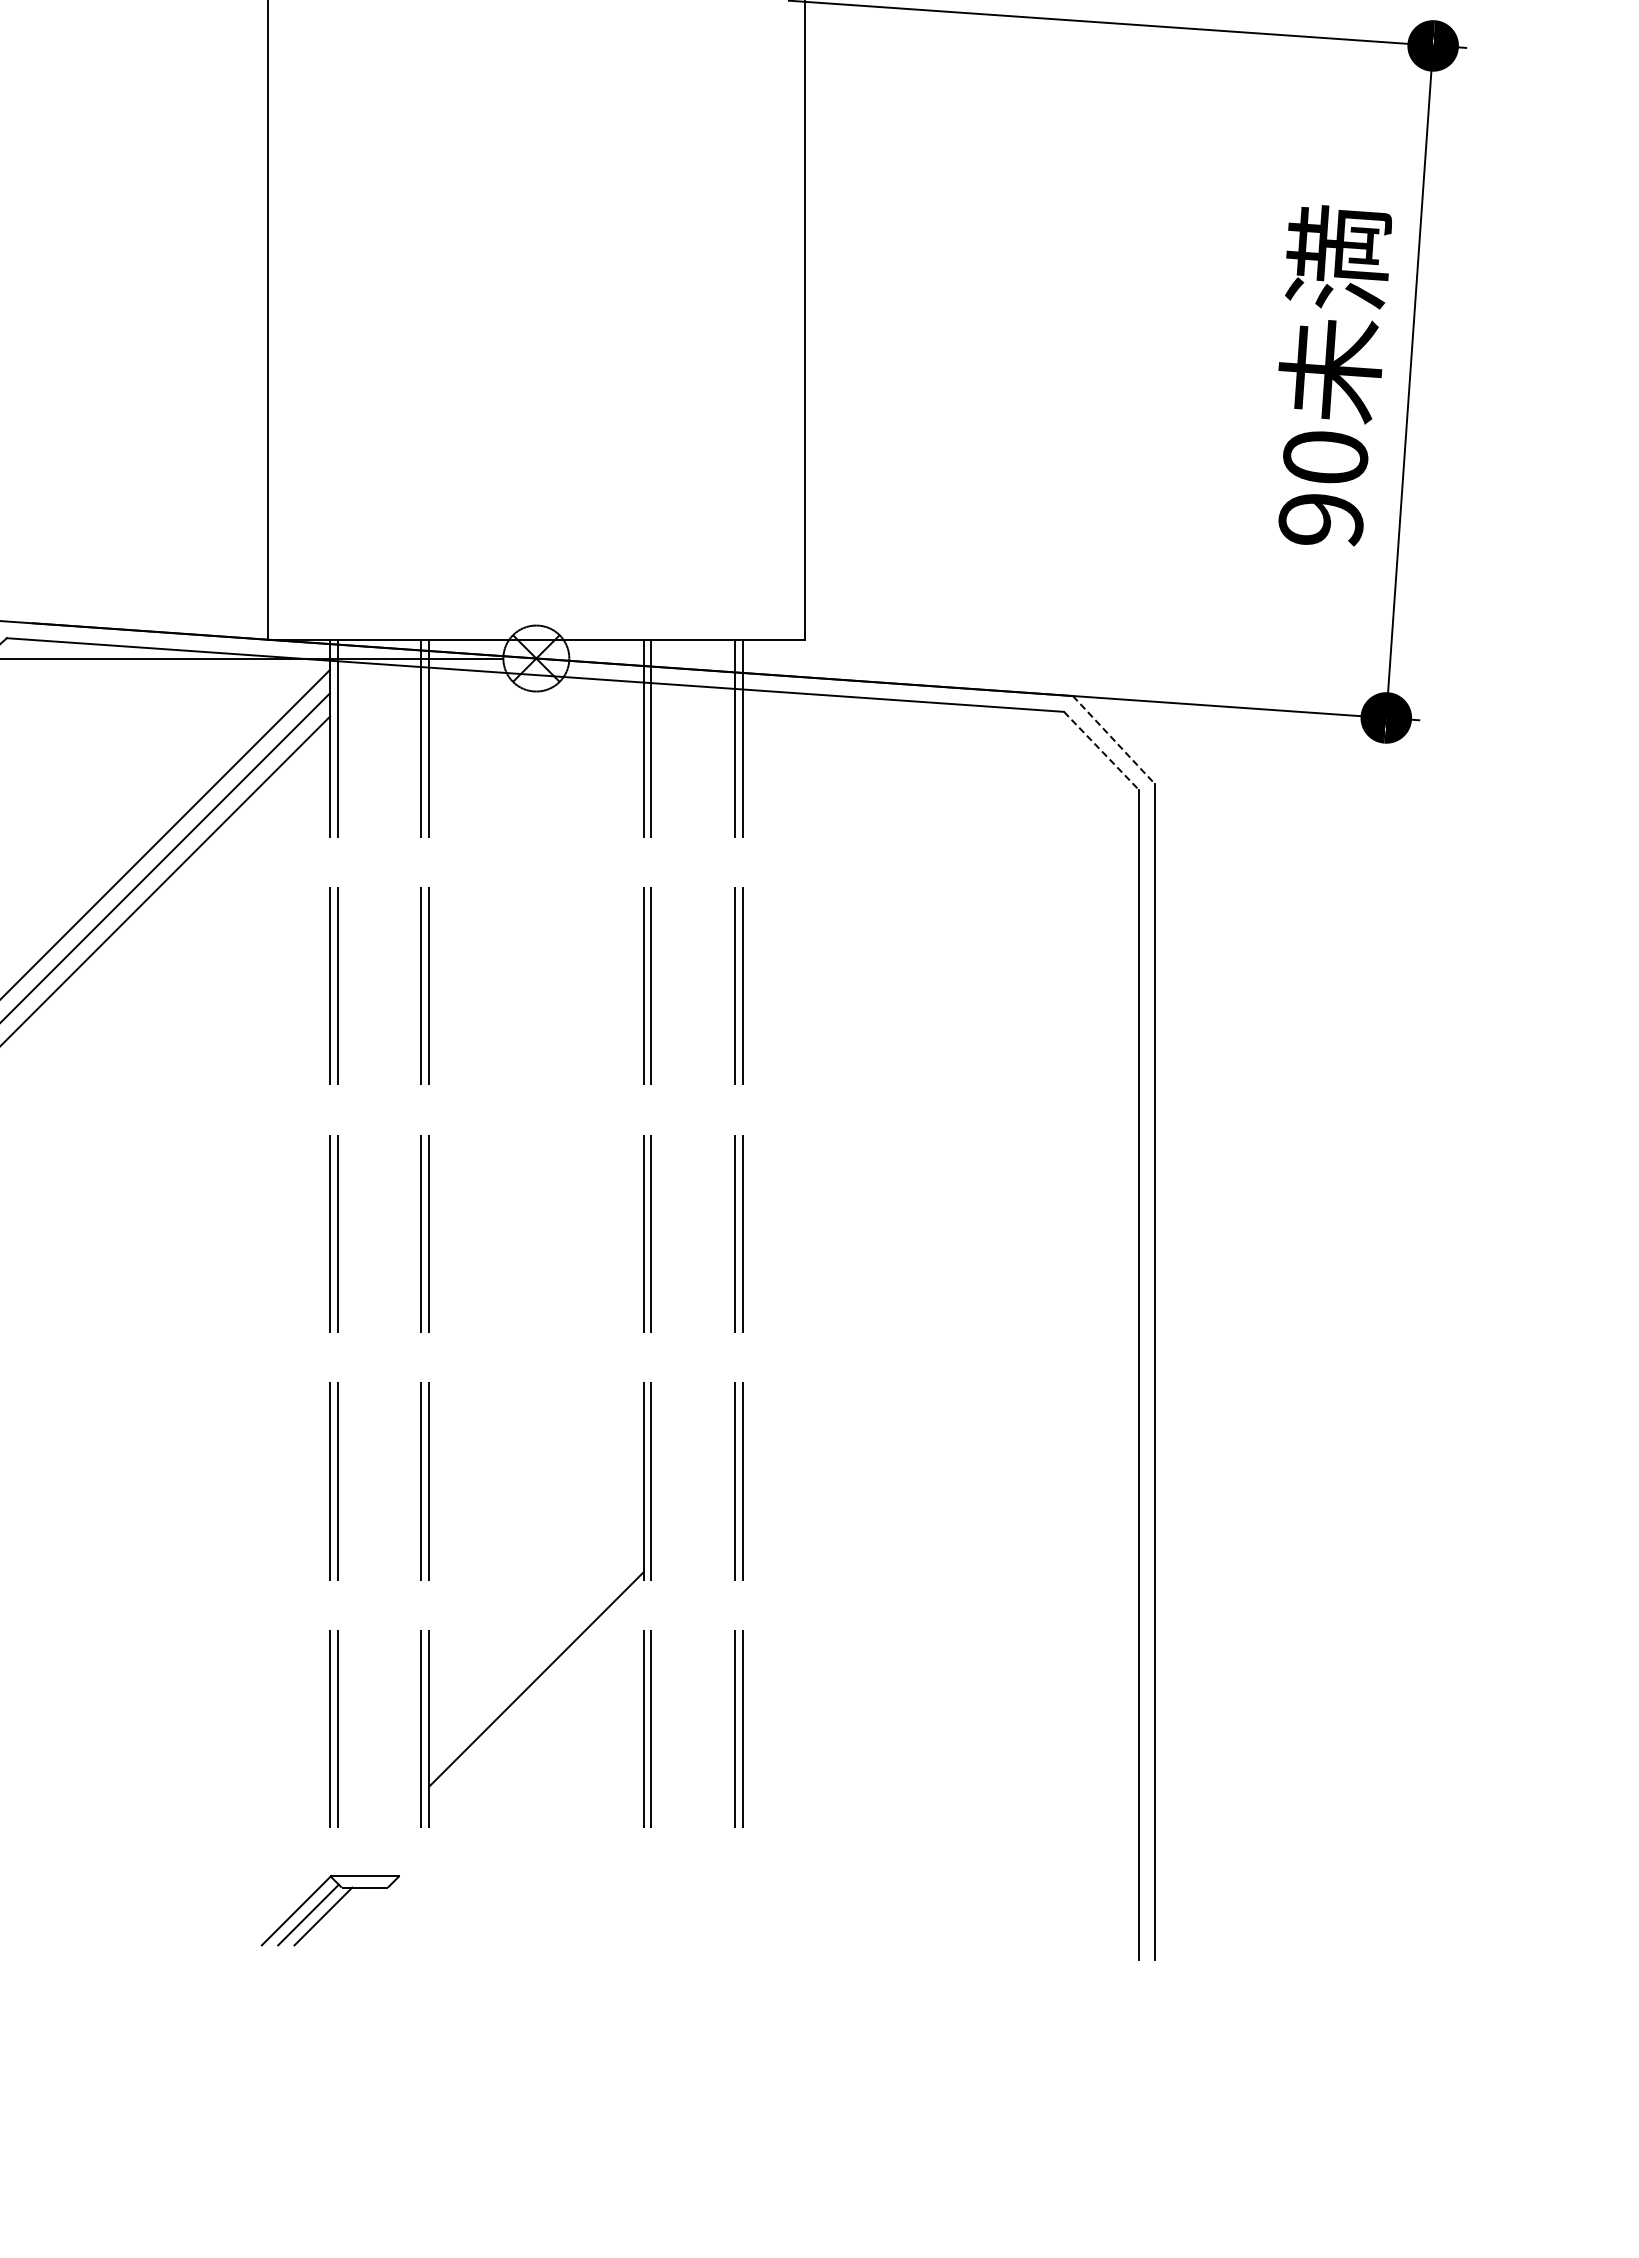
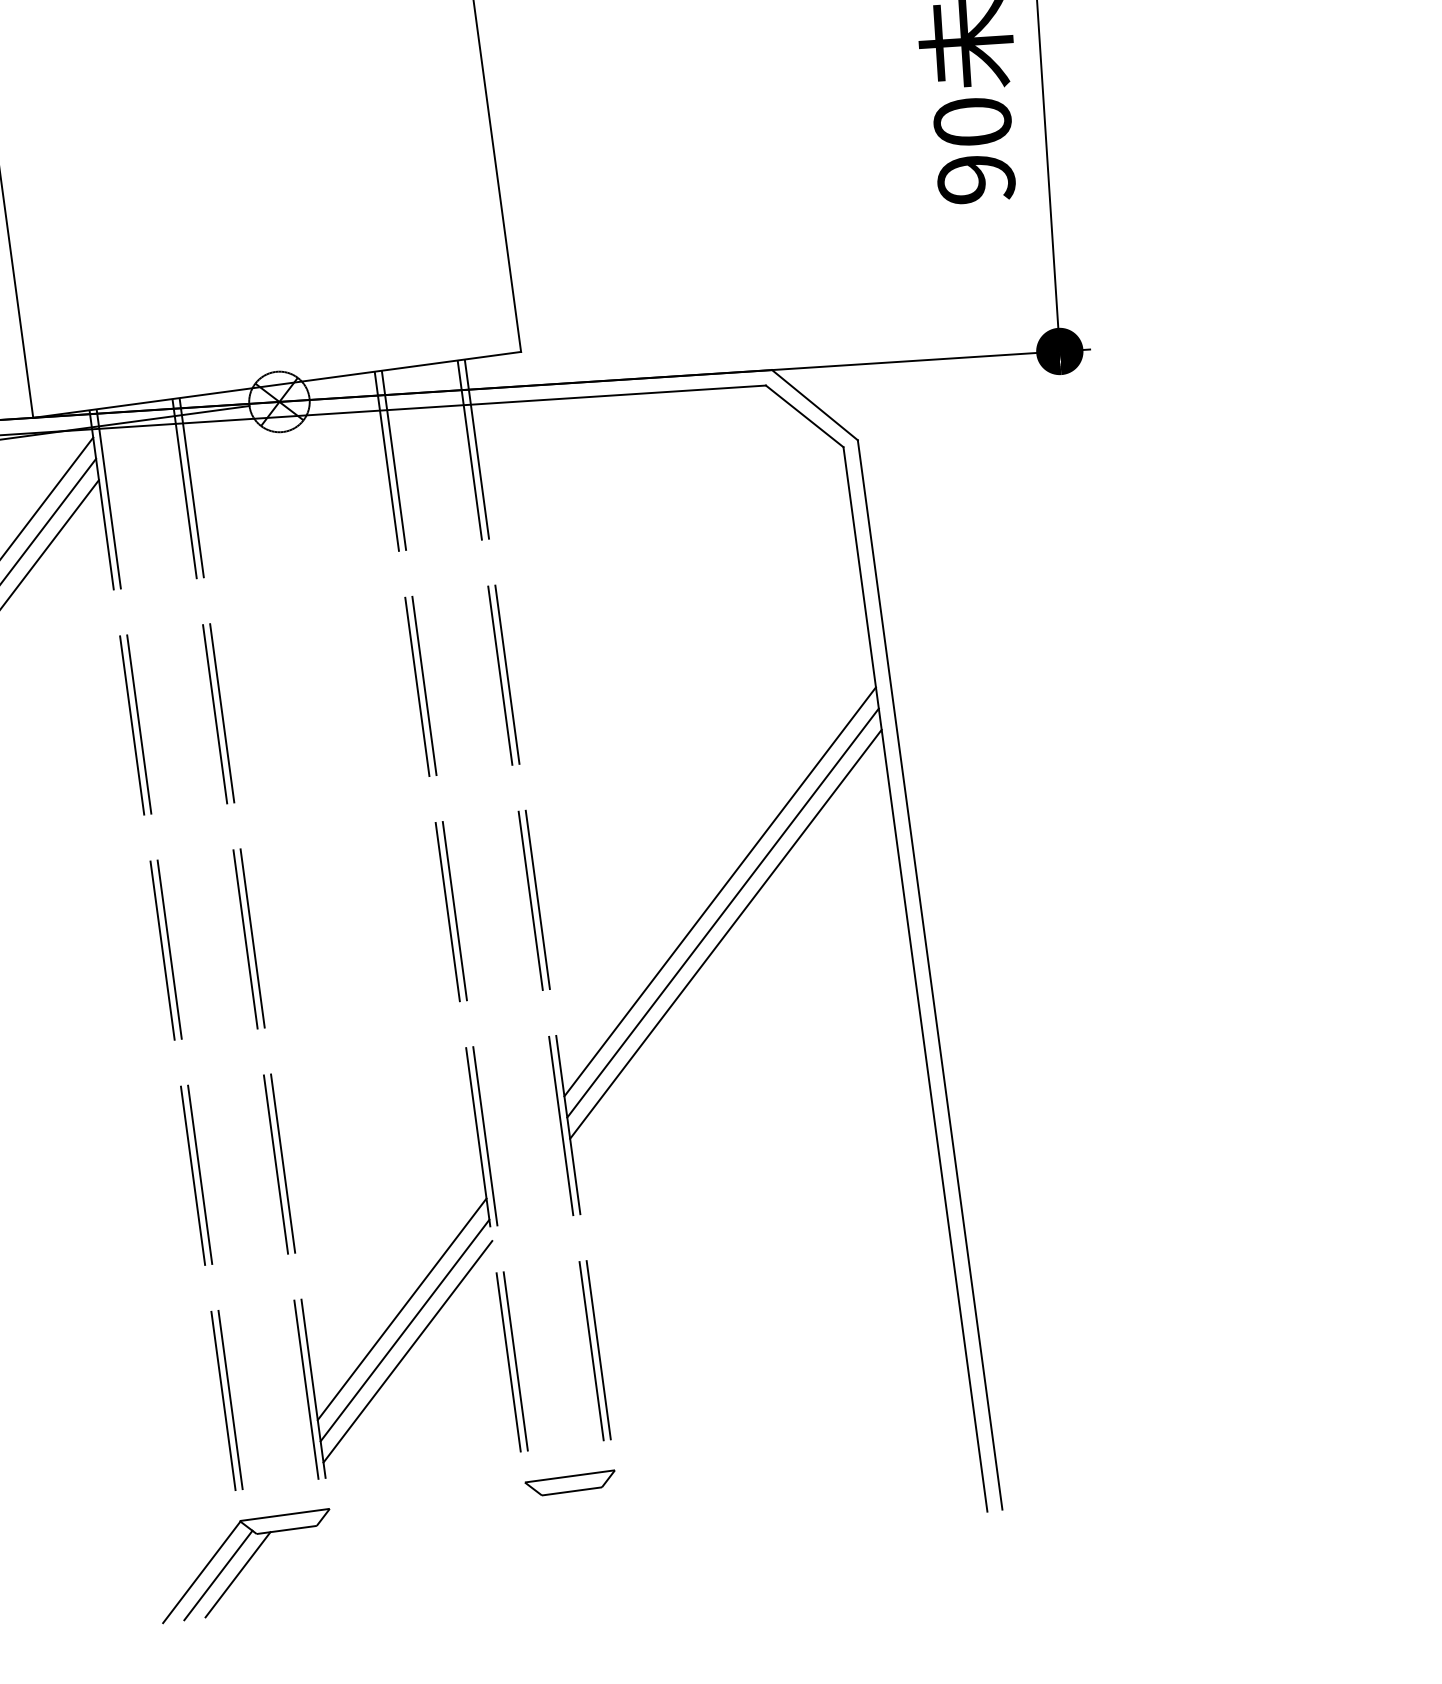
line: (1114, 740) -> (815, 405), dashed -> solid
line: (1101, 750) -> (804, 416), dashed -> solid
line: (940, 1251) -> (719, 891), added
line: (940, 1275) -> (722, 913), added
line: (940, 1298) -> (725, 934), added
line: (536, 1655) -> (402, 1308), added
line: (536, 1702) -> (407, 1351), added
part: (692, 1869) -> (570, 1484), added
part: (330, 1910) -> (246, 1565), size x1.43

